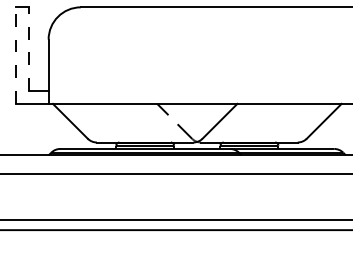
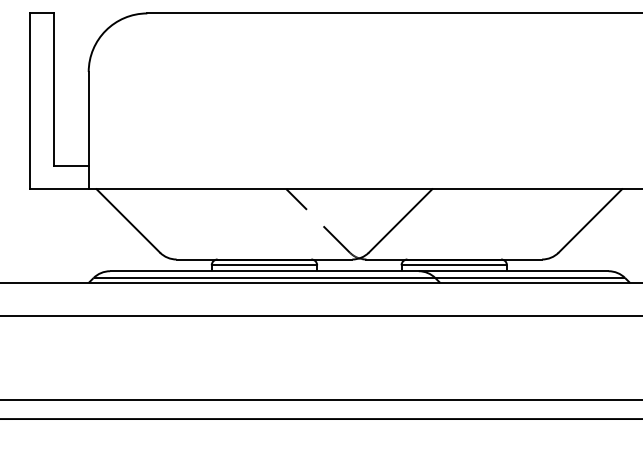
line: (29, 49) -> (53, 90), dashed -> solid
line: (16, 55) -> (30, 101), dashed -> solid

